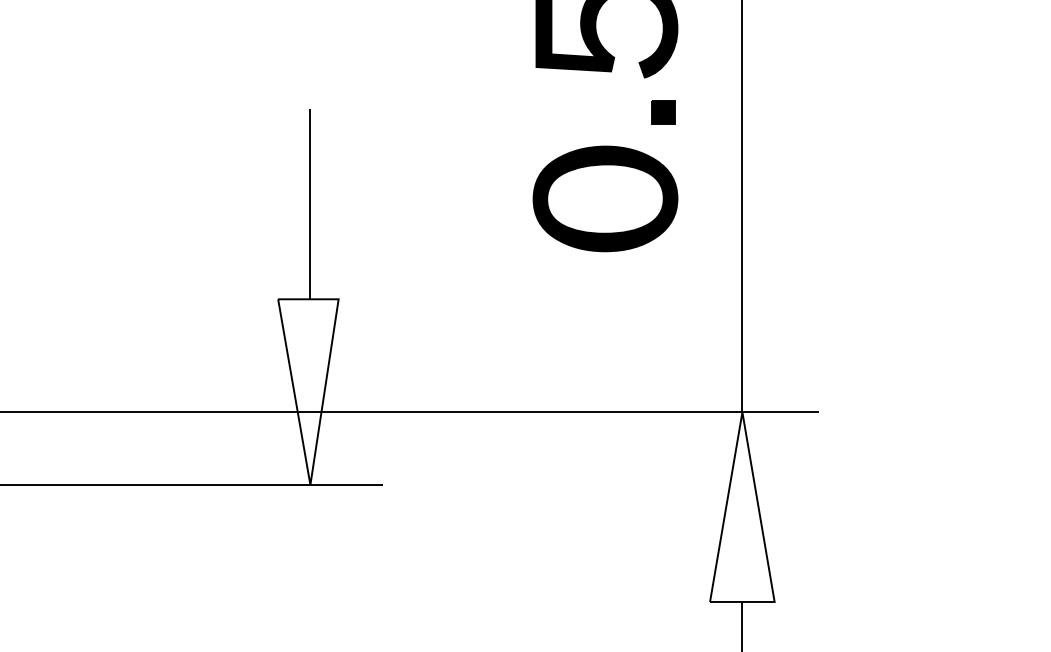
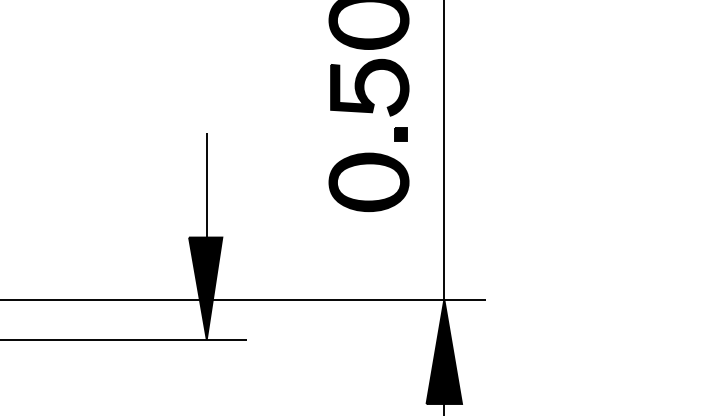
fill: (308, 391) -> (205, 288), added
fill: (742, 506) -> (444, 351), added

